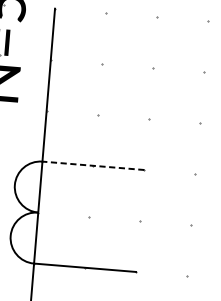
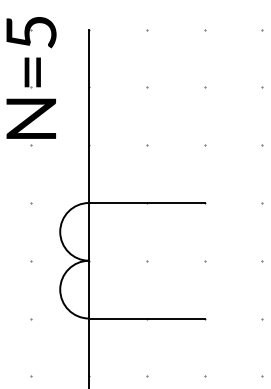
line: (93, 166) -> (146, 203), dashed -> solid

